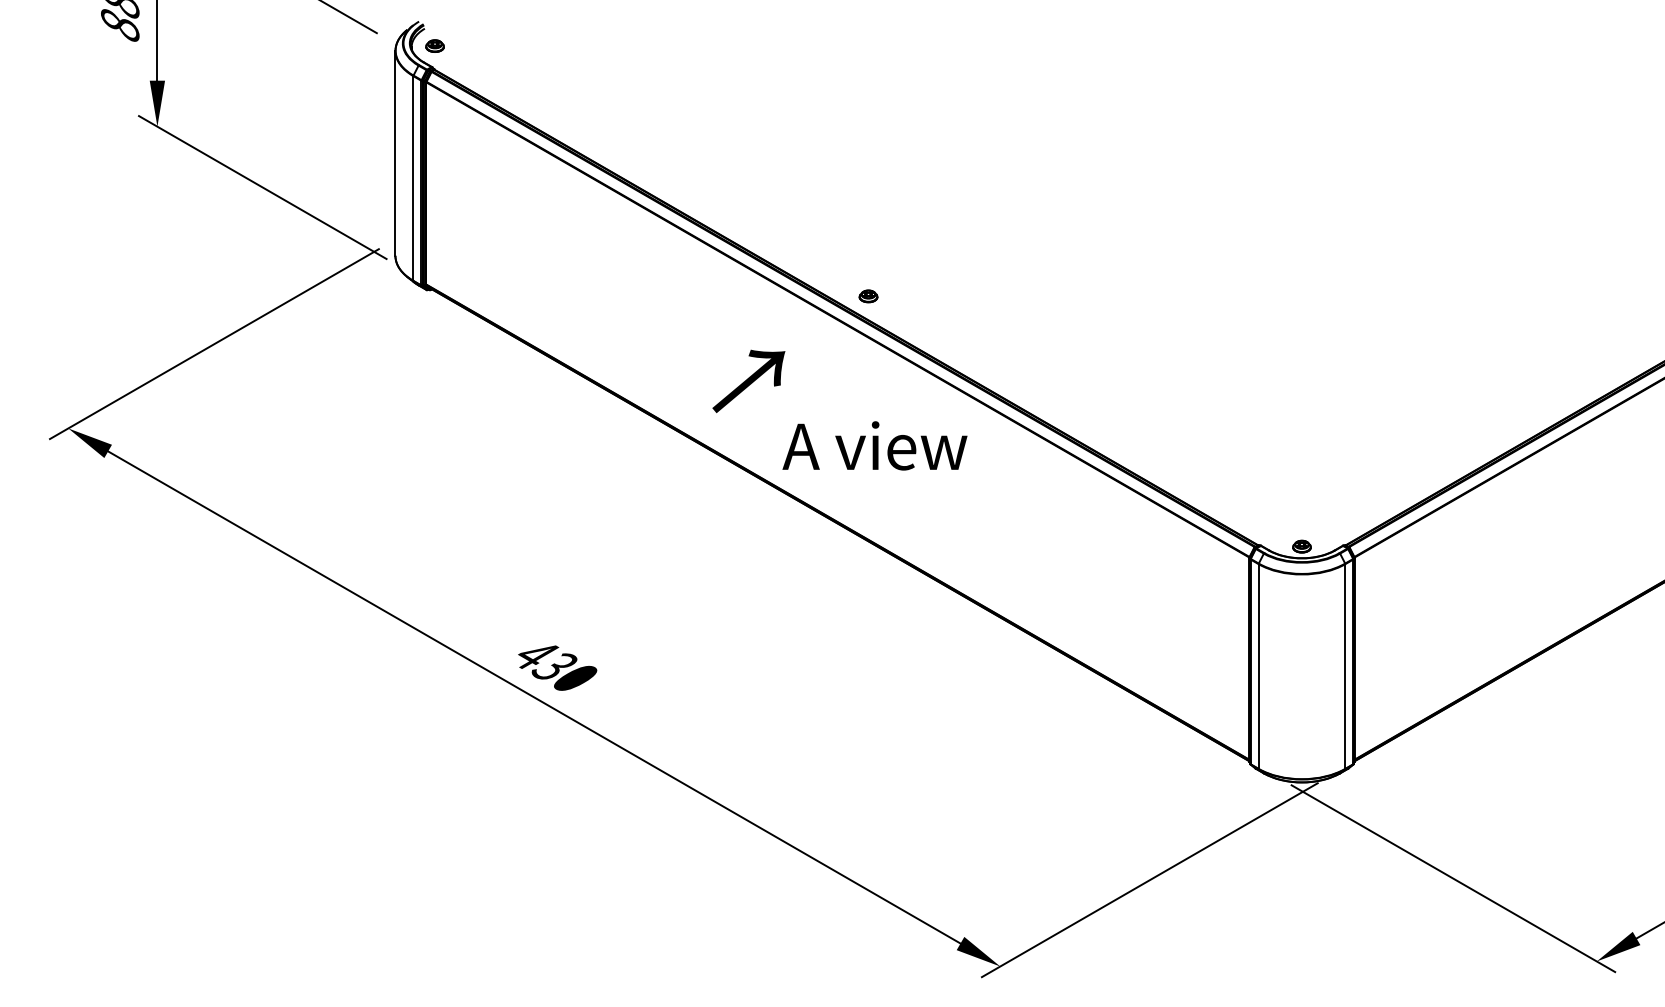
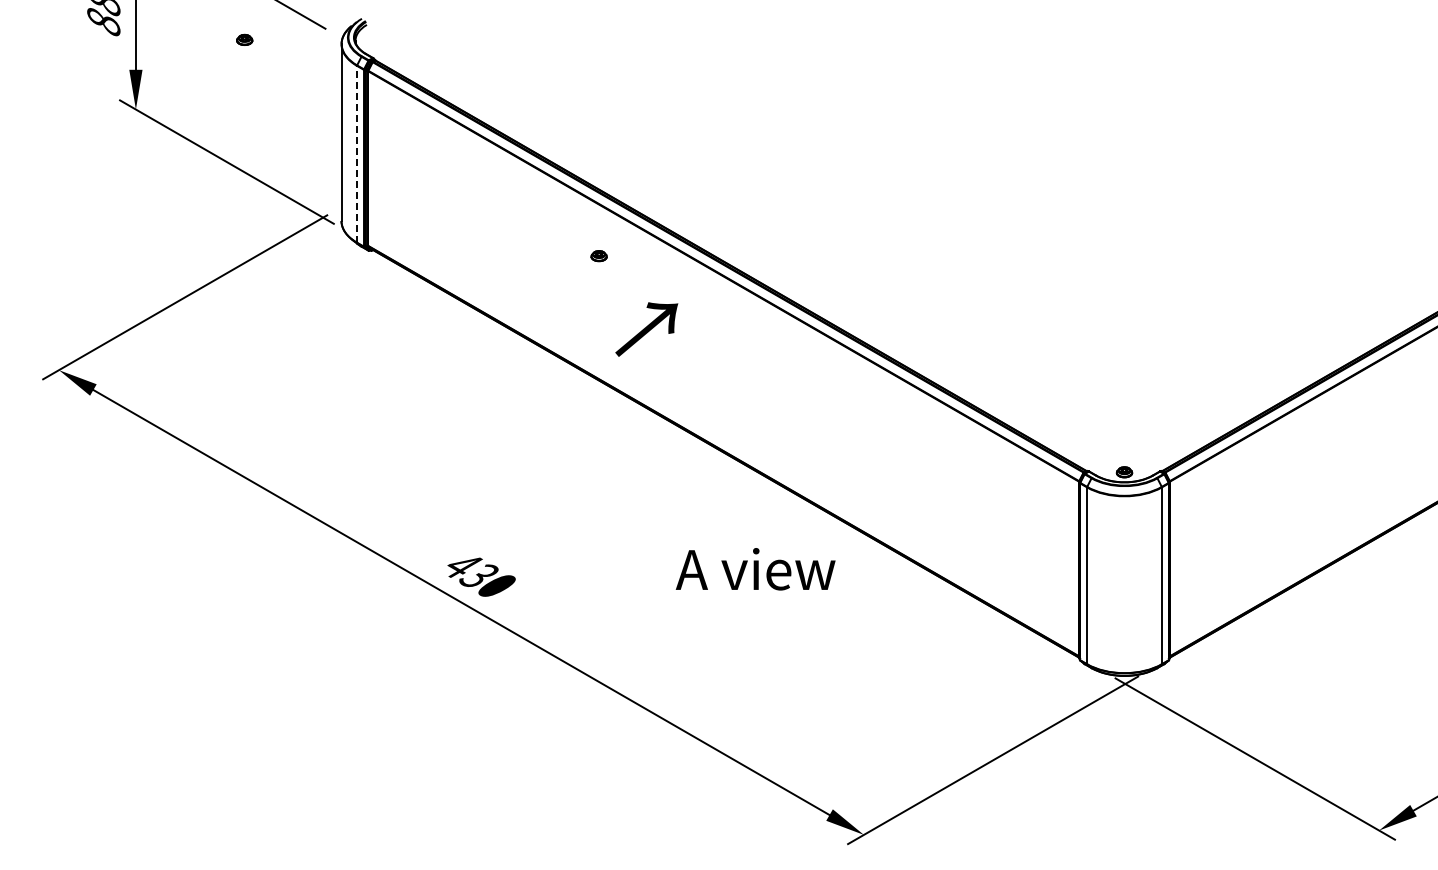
part: (434, 45) -> (244, 39), moved
line: (413, 177) -> (357, 153), solid -> dashed
part: (867, 296) -> (598, 256), moved
text: (874, 446) -> (755, 569), moved

